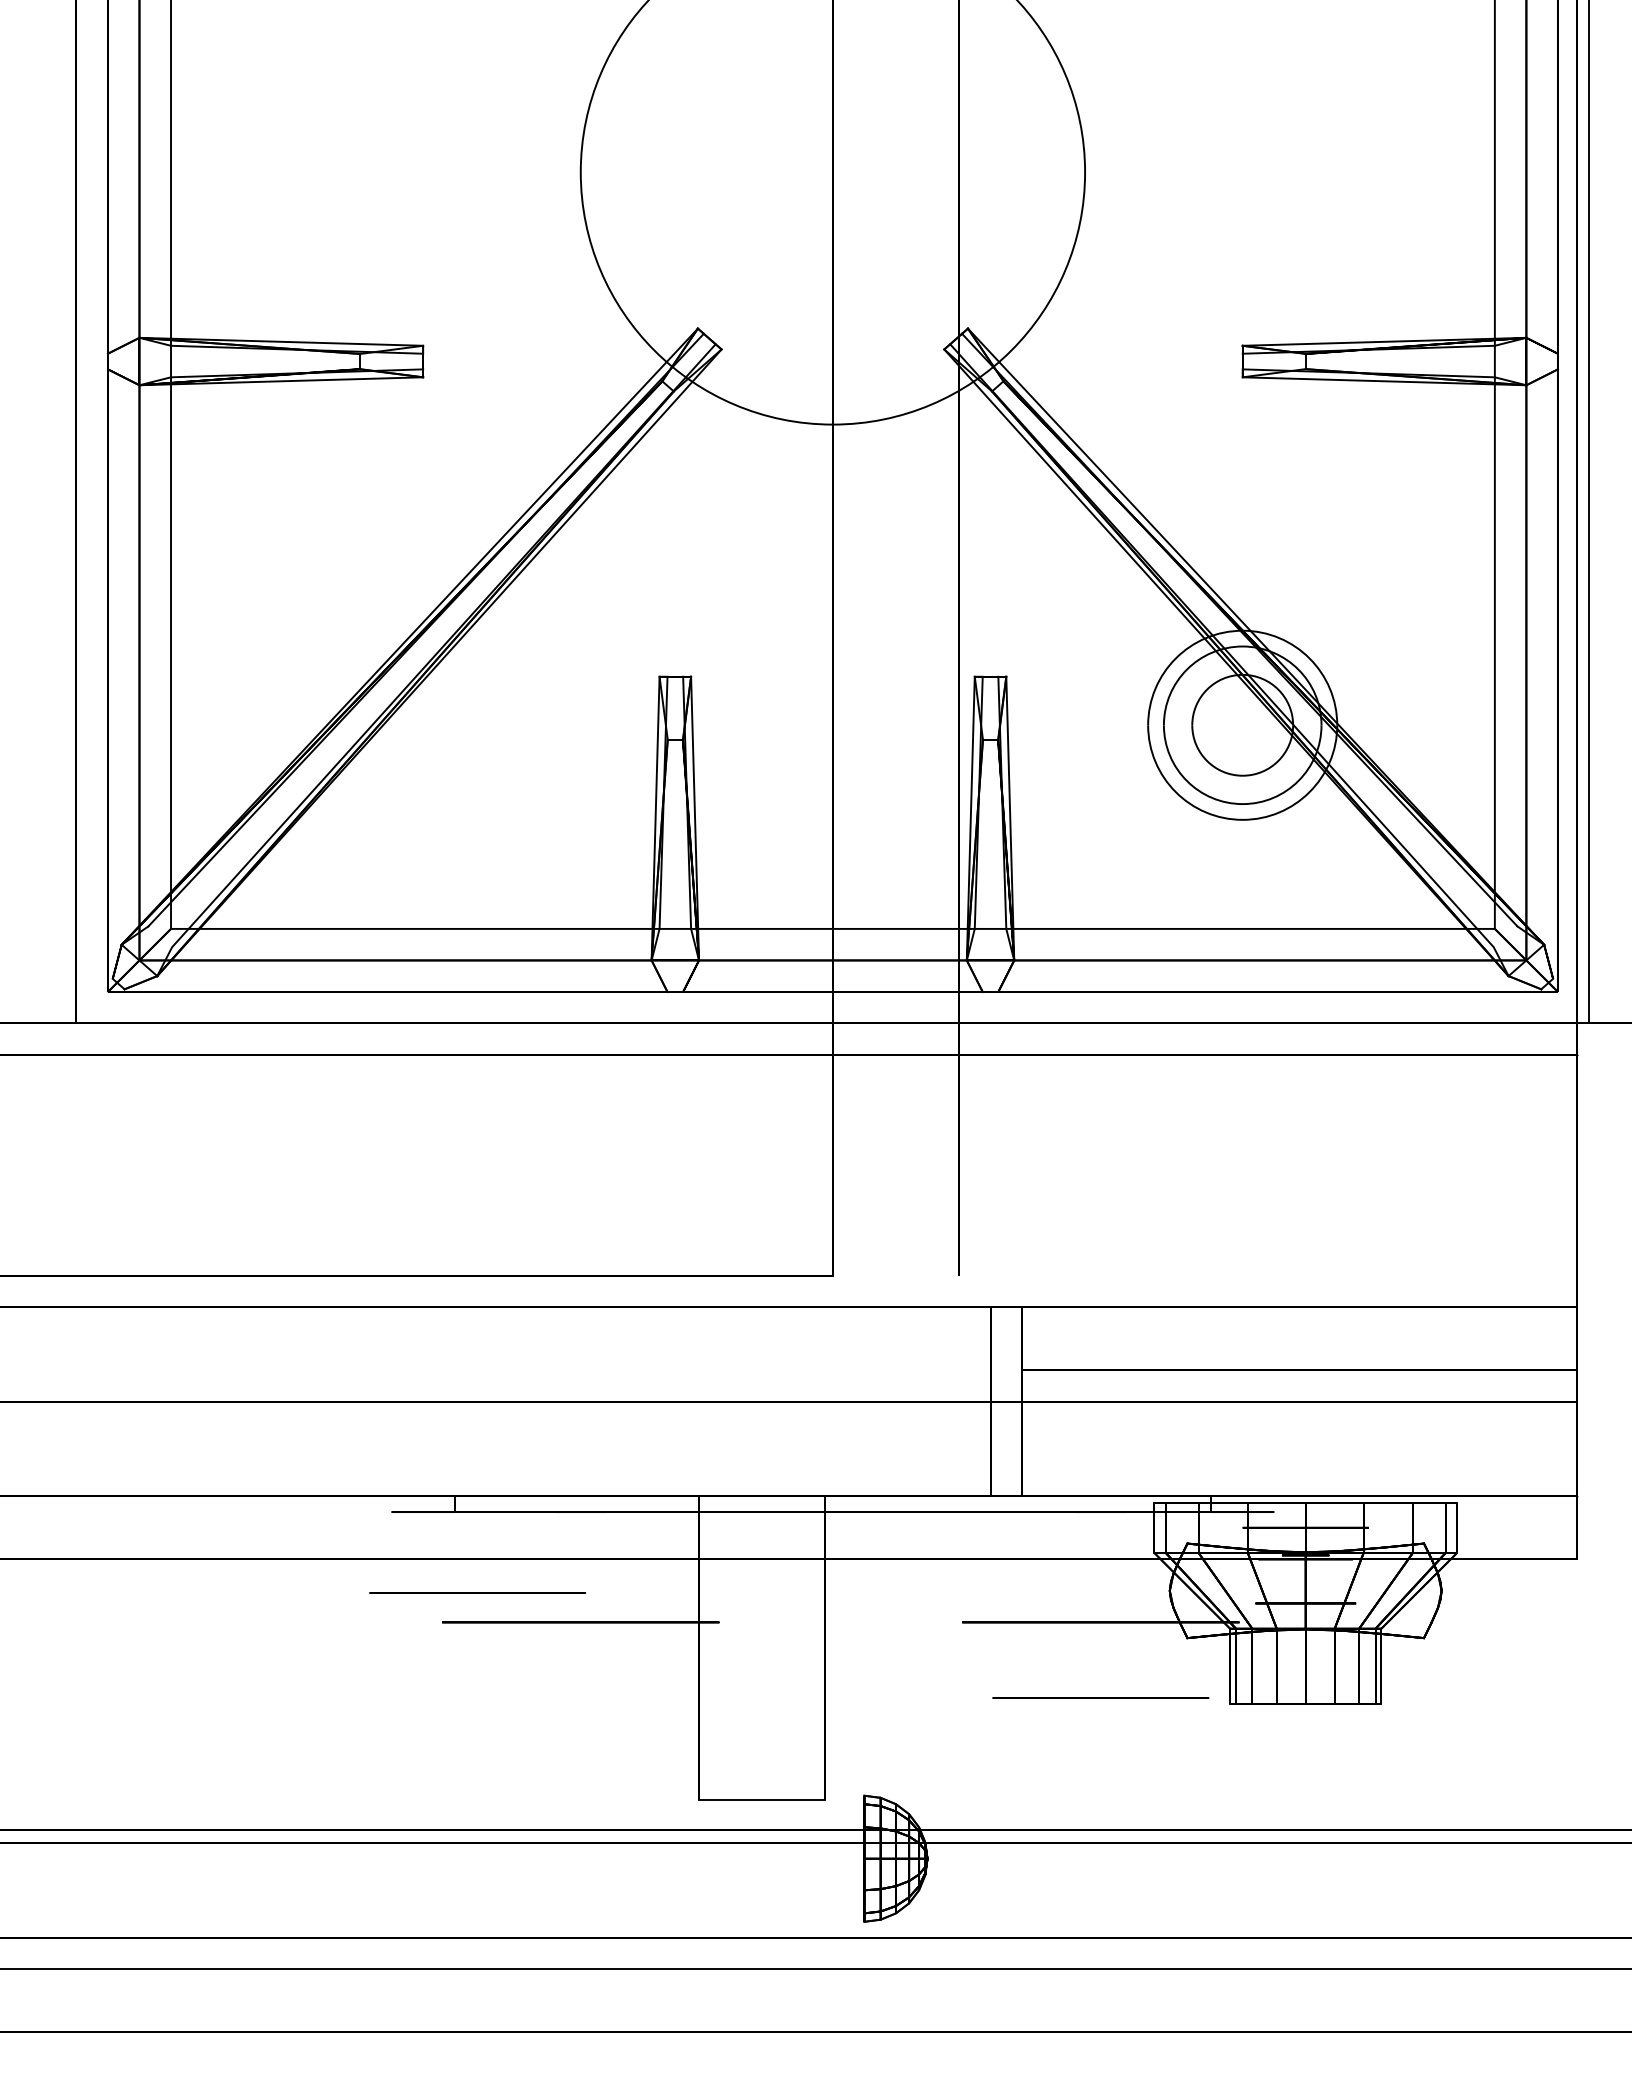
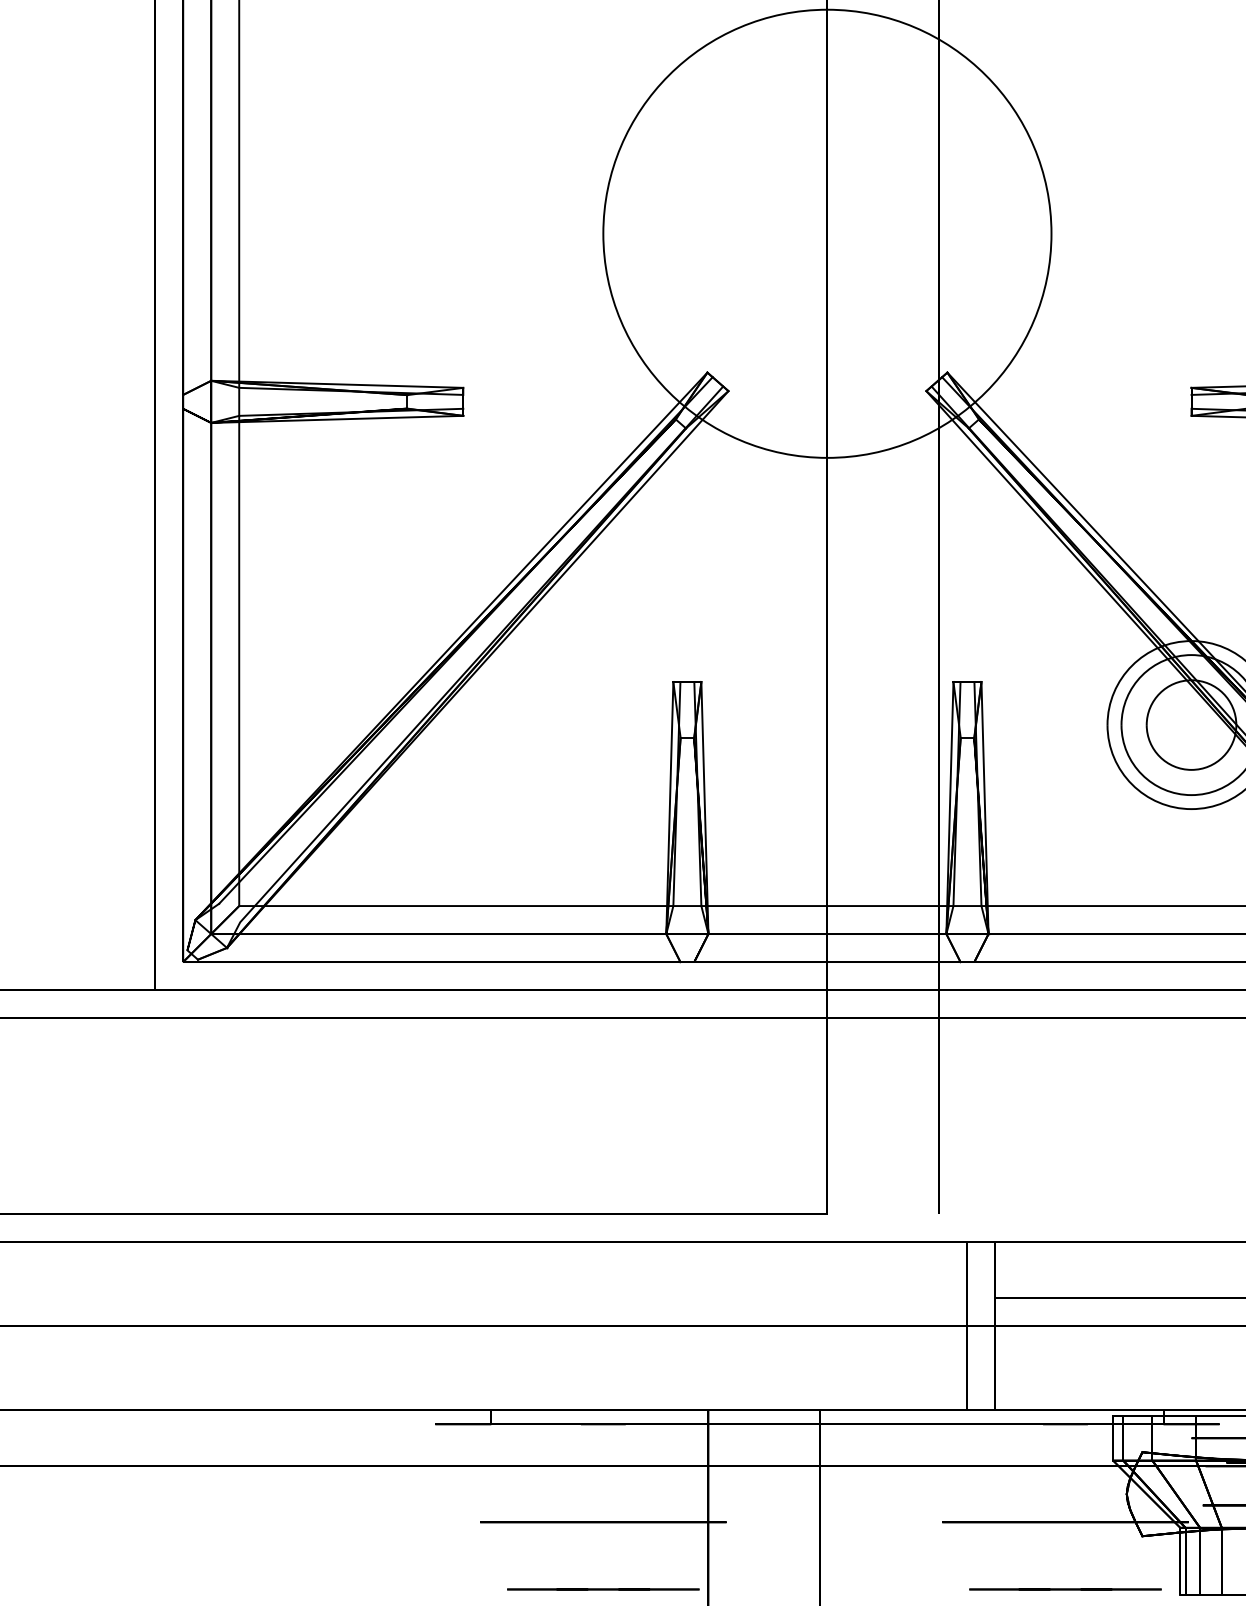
line: (477, 1592) -> (603, 1588), moved

